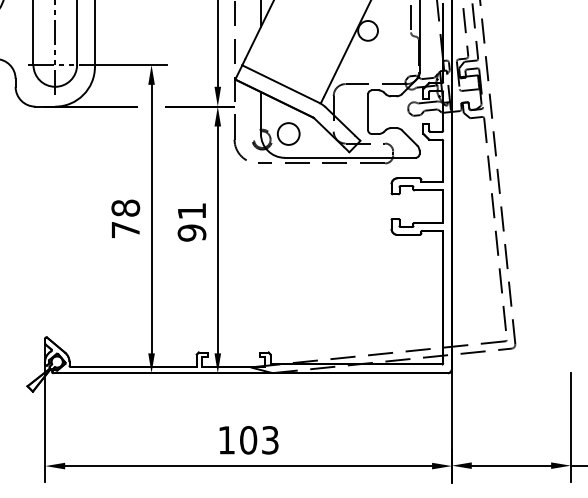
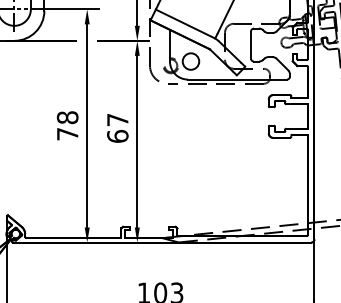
text: (191, 222) -> (117, 128), 91 -> 67

